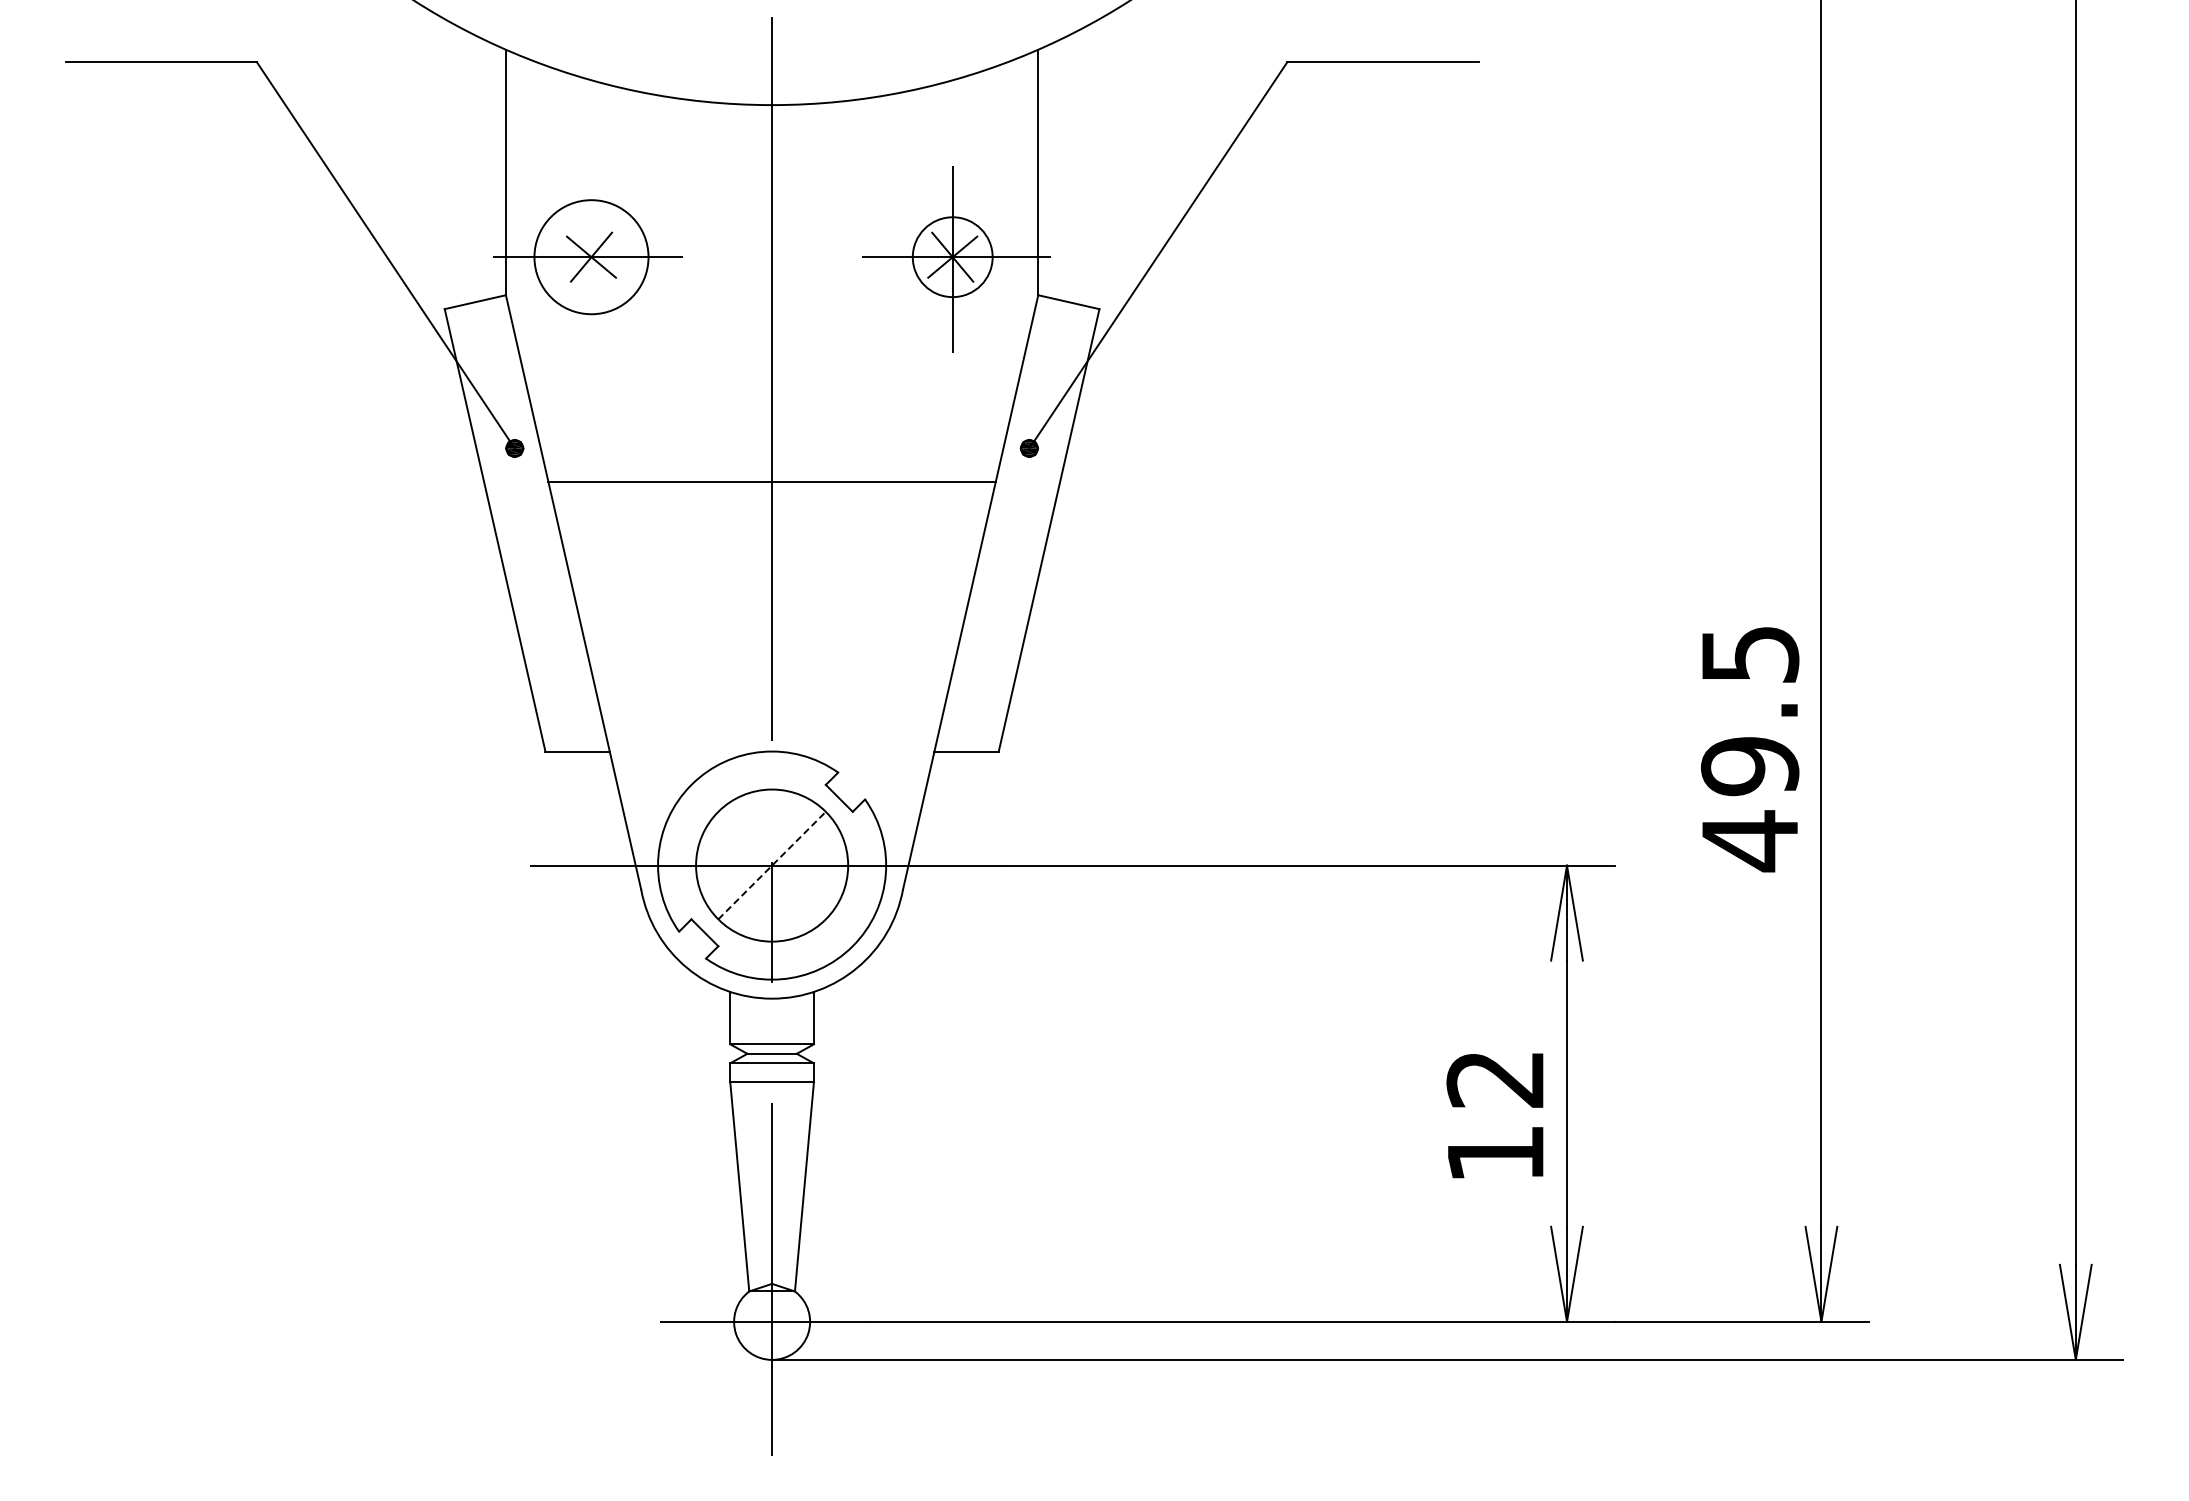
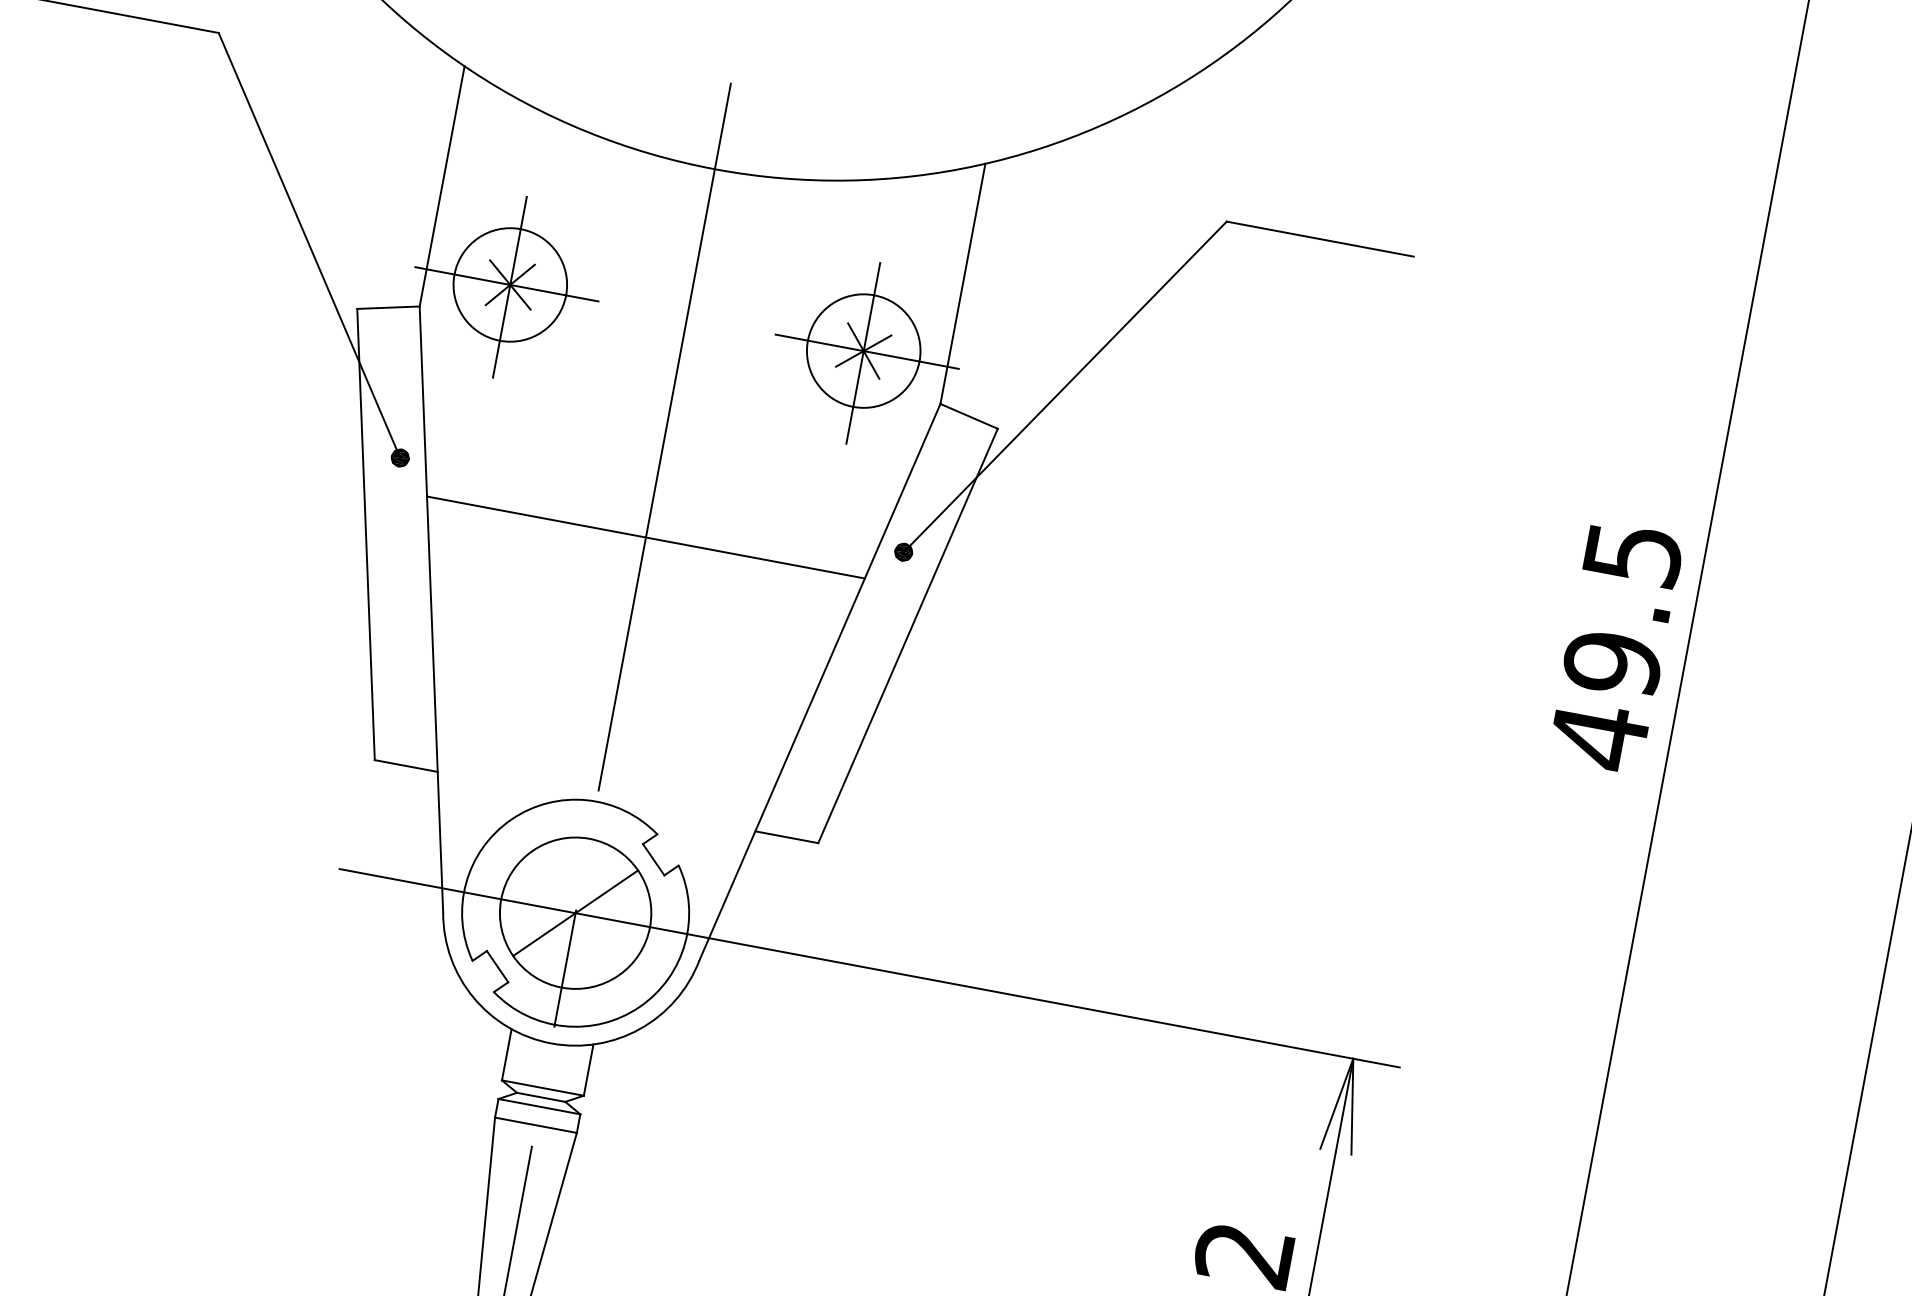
circle: (952, 257) -> (863, 351), size x1.43
line: (591, 259) -> (509, 287), added
text: (1750, 749) -> (1616, 647), moved
line: (772, 865) -> (576, 913), dashed -> solid

